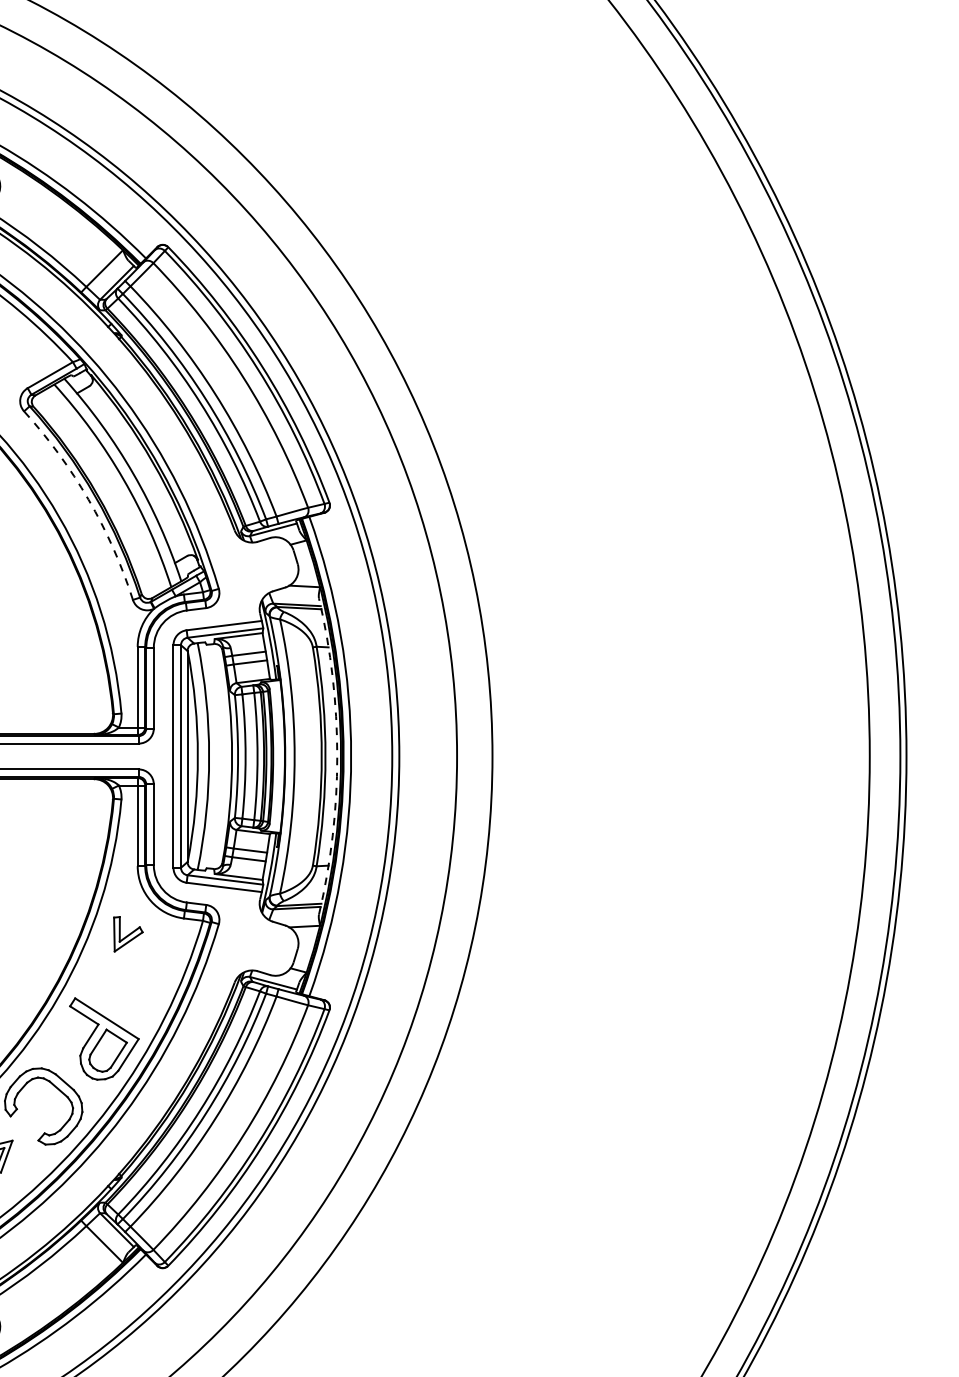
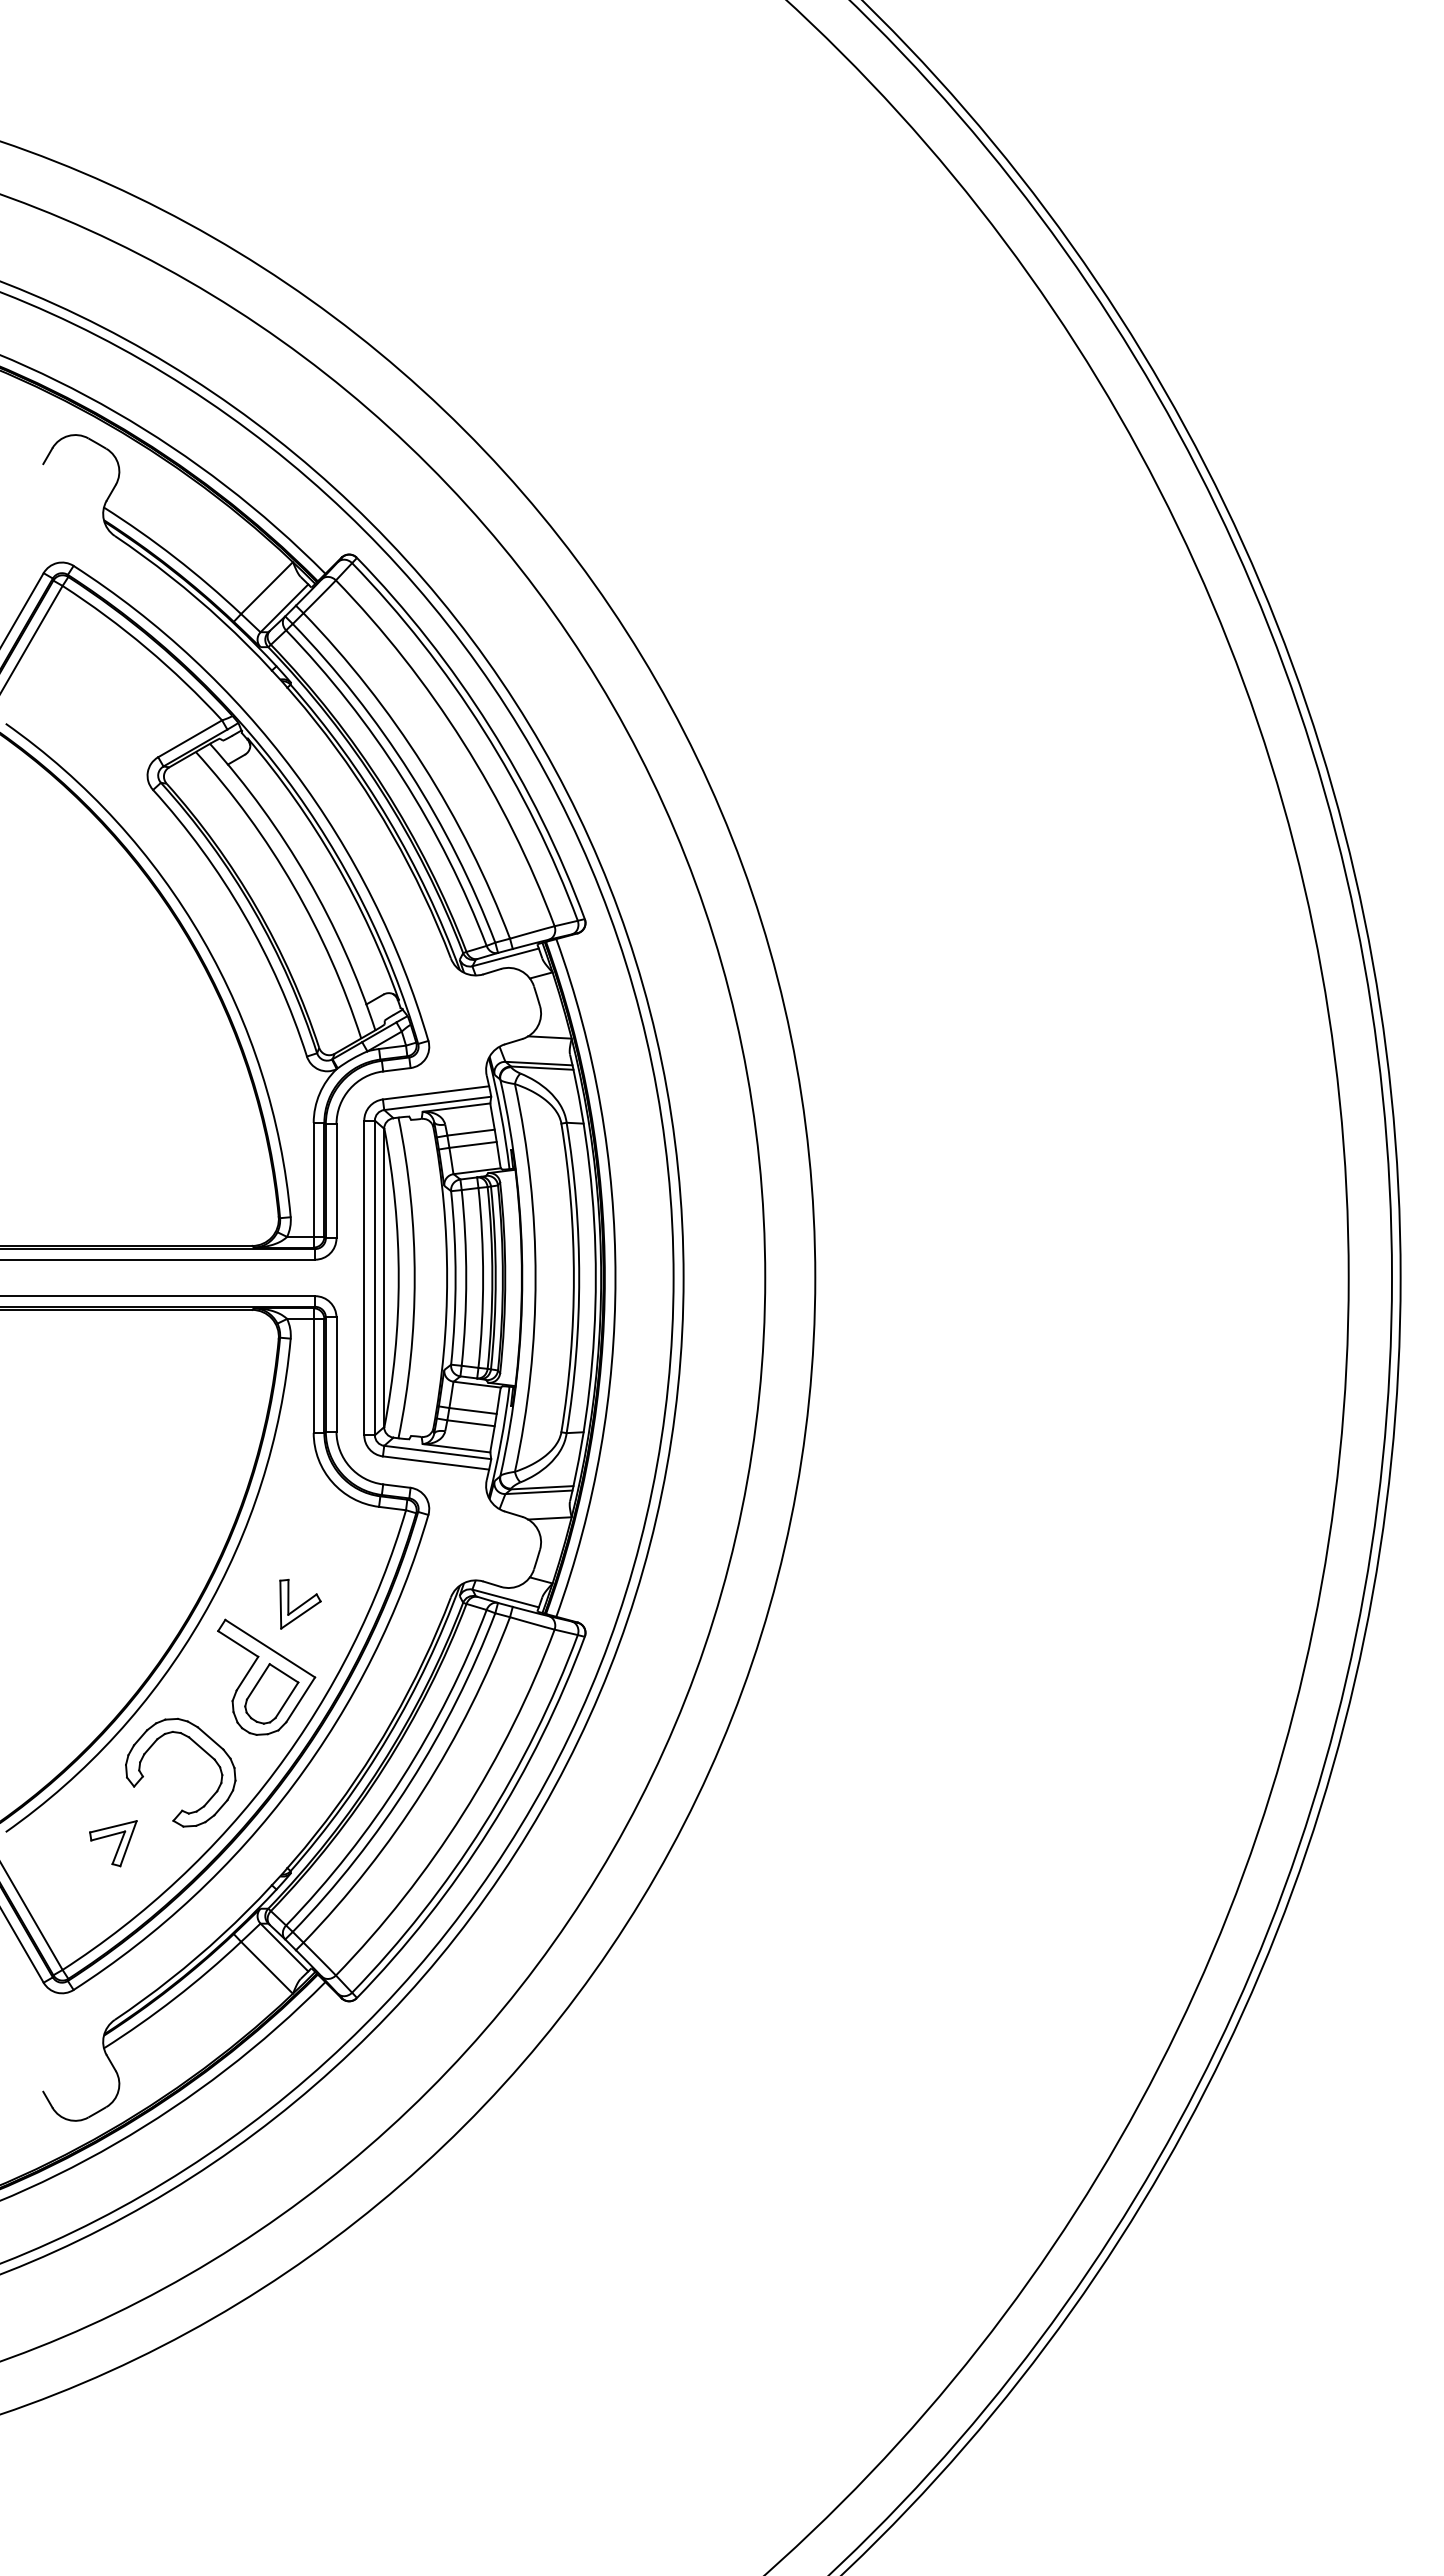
arc: (88, 499) -> (244, 914), dashed -> solid
arc: (337, 756) -> (595, 1277), dashed -> solid
part: (128, 933) -> (300, 1603), moved

